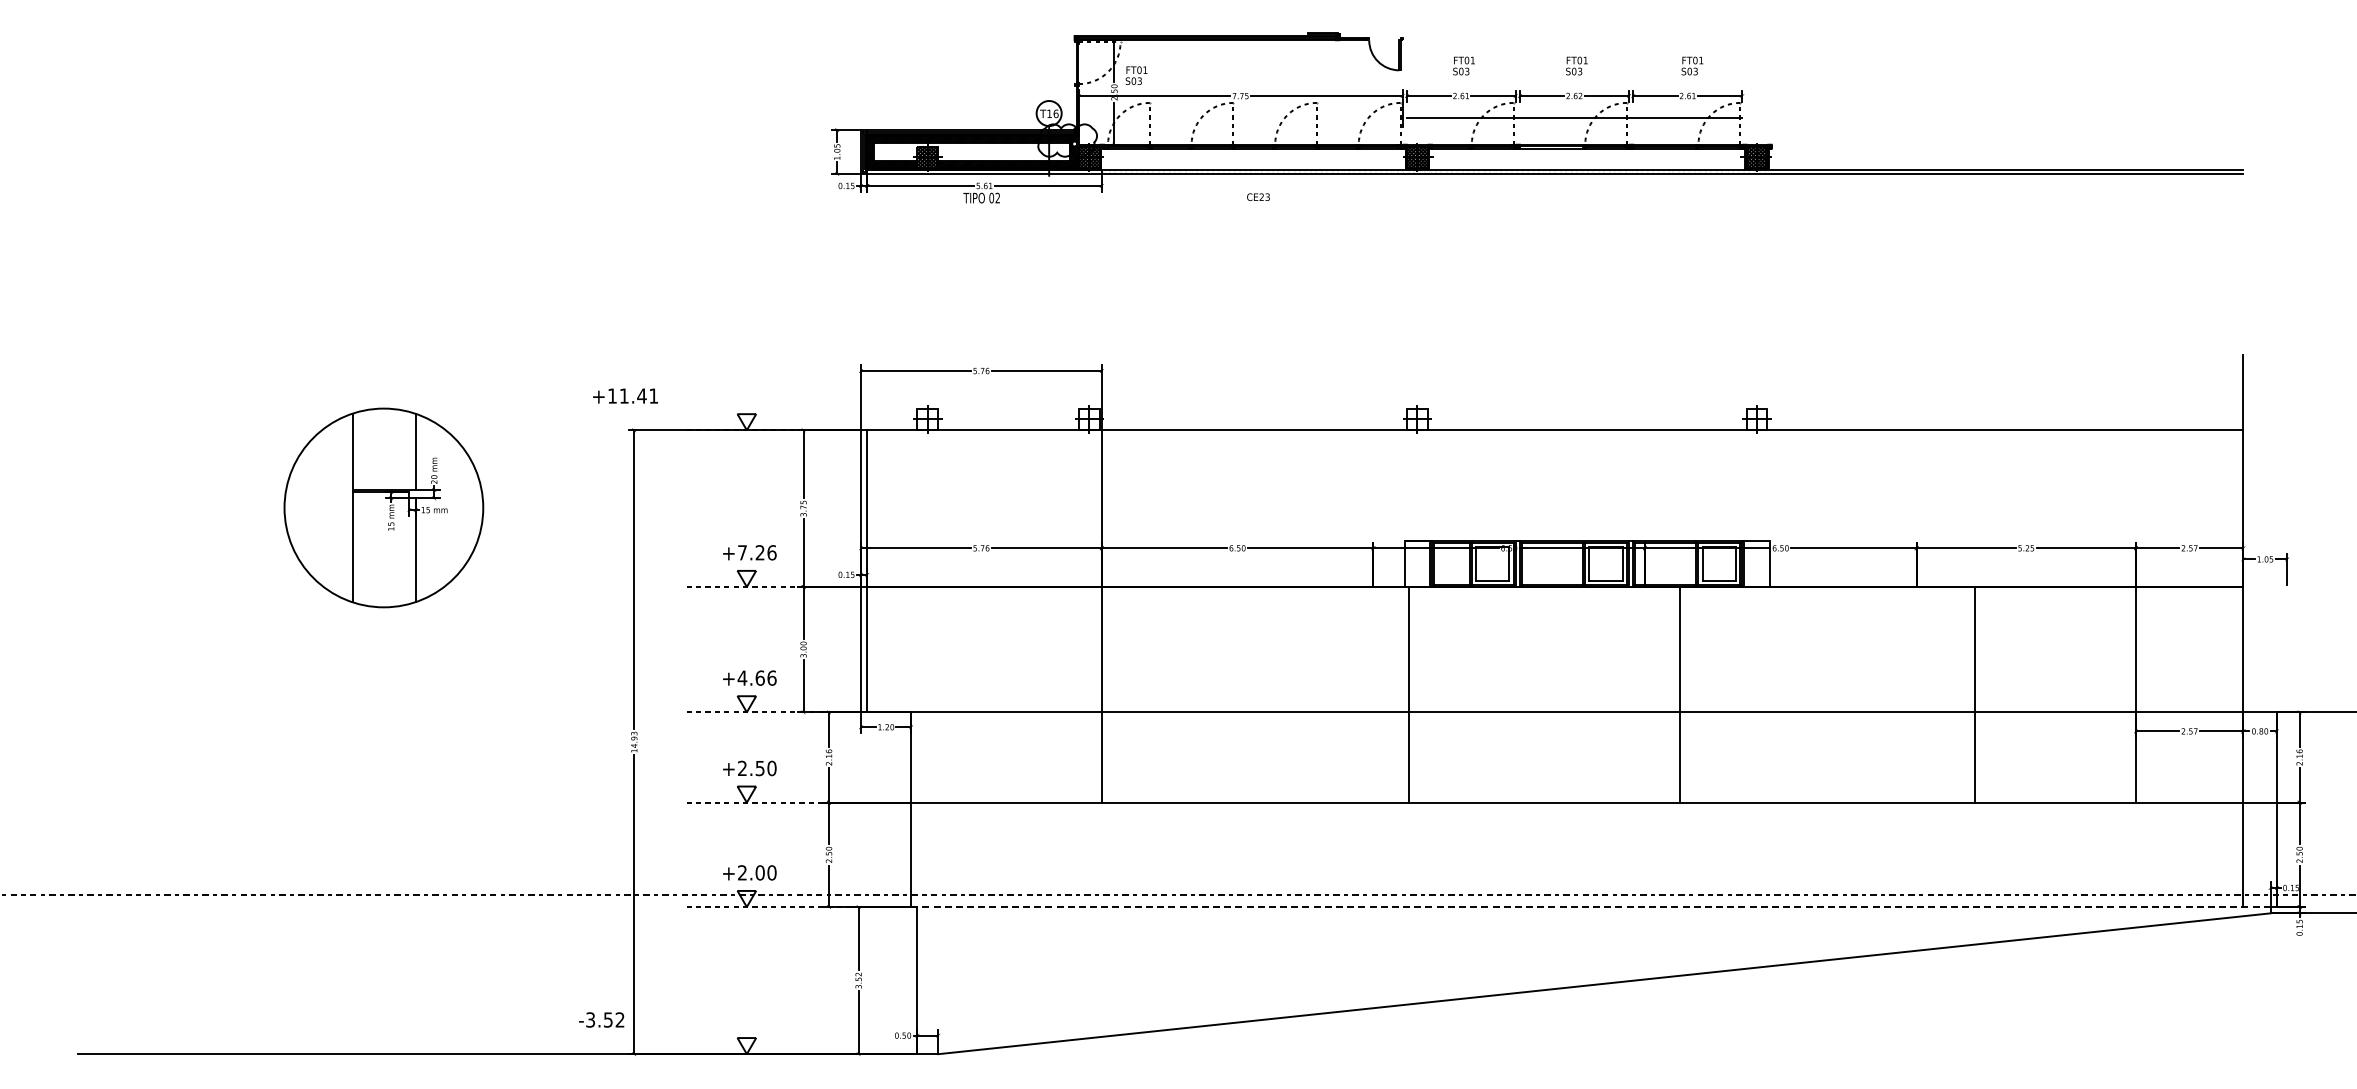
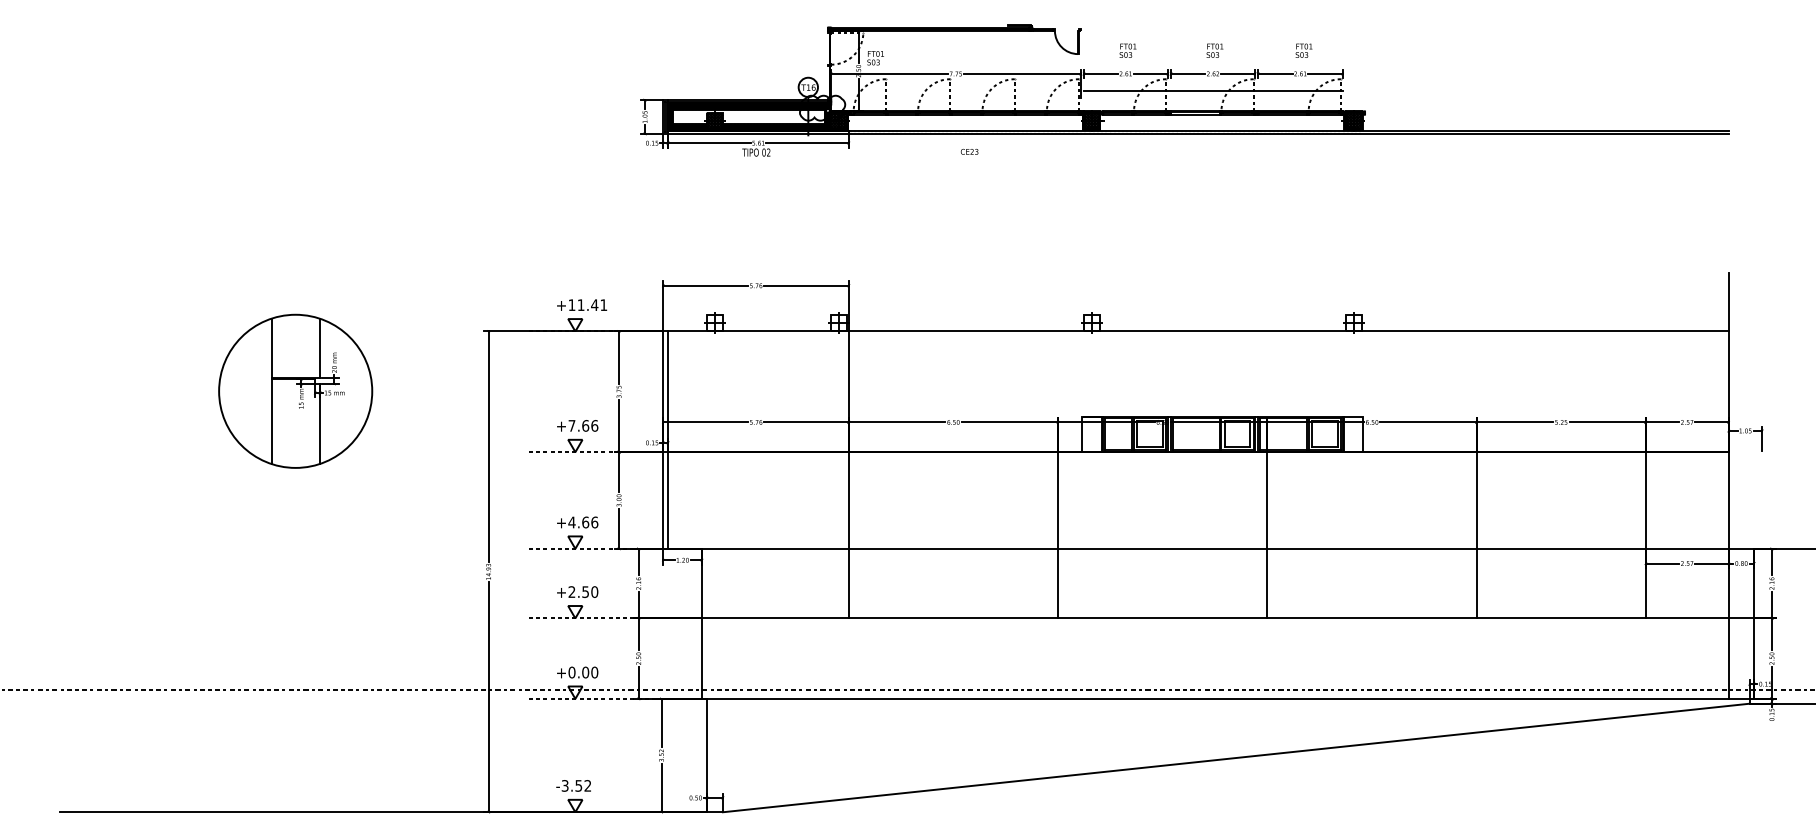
text: (625, 395) -> (582, 304), moved
text: (759, 552) -> (585, 425), +7.26 -> +7.66
line: (1409, 694) -> (1058, 535), moved
line: (1680, 694) -> (1267, 535), moved
line: (1974, 694) -> (1476, 535), moved
text: (742, 872) -> (572, 672), +2.00 -> +0.00
line: (1594, 907) -> (1228, 699), dashed -> solid
text: (601, 1019) -> (573, 785), moved

